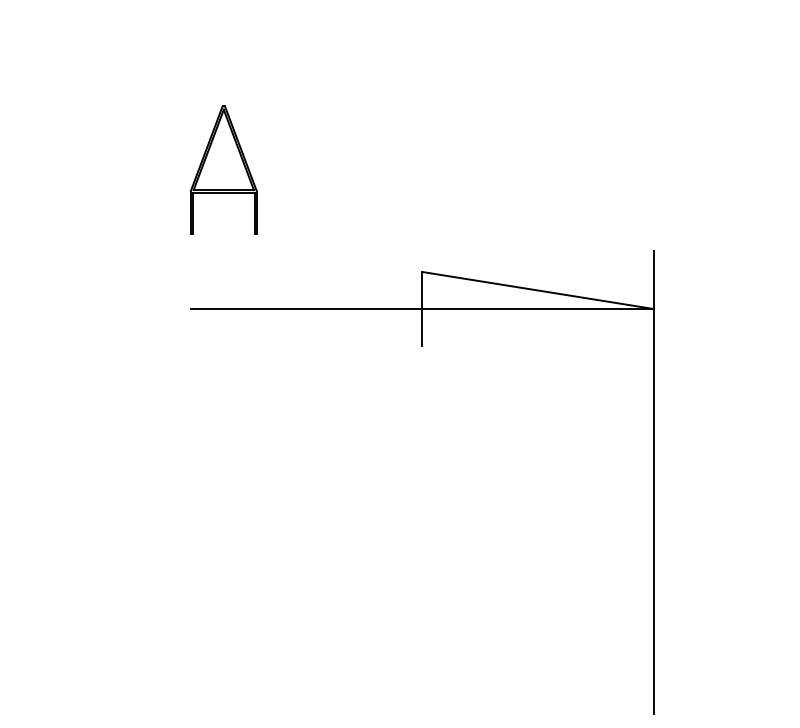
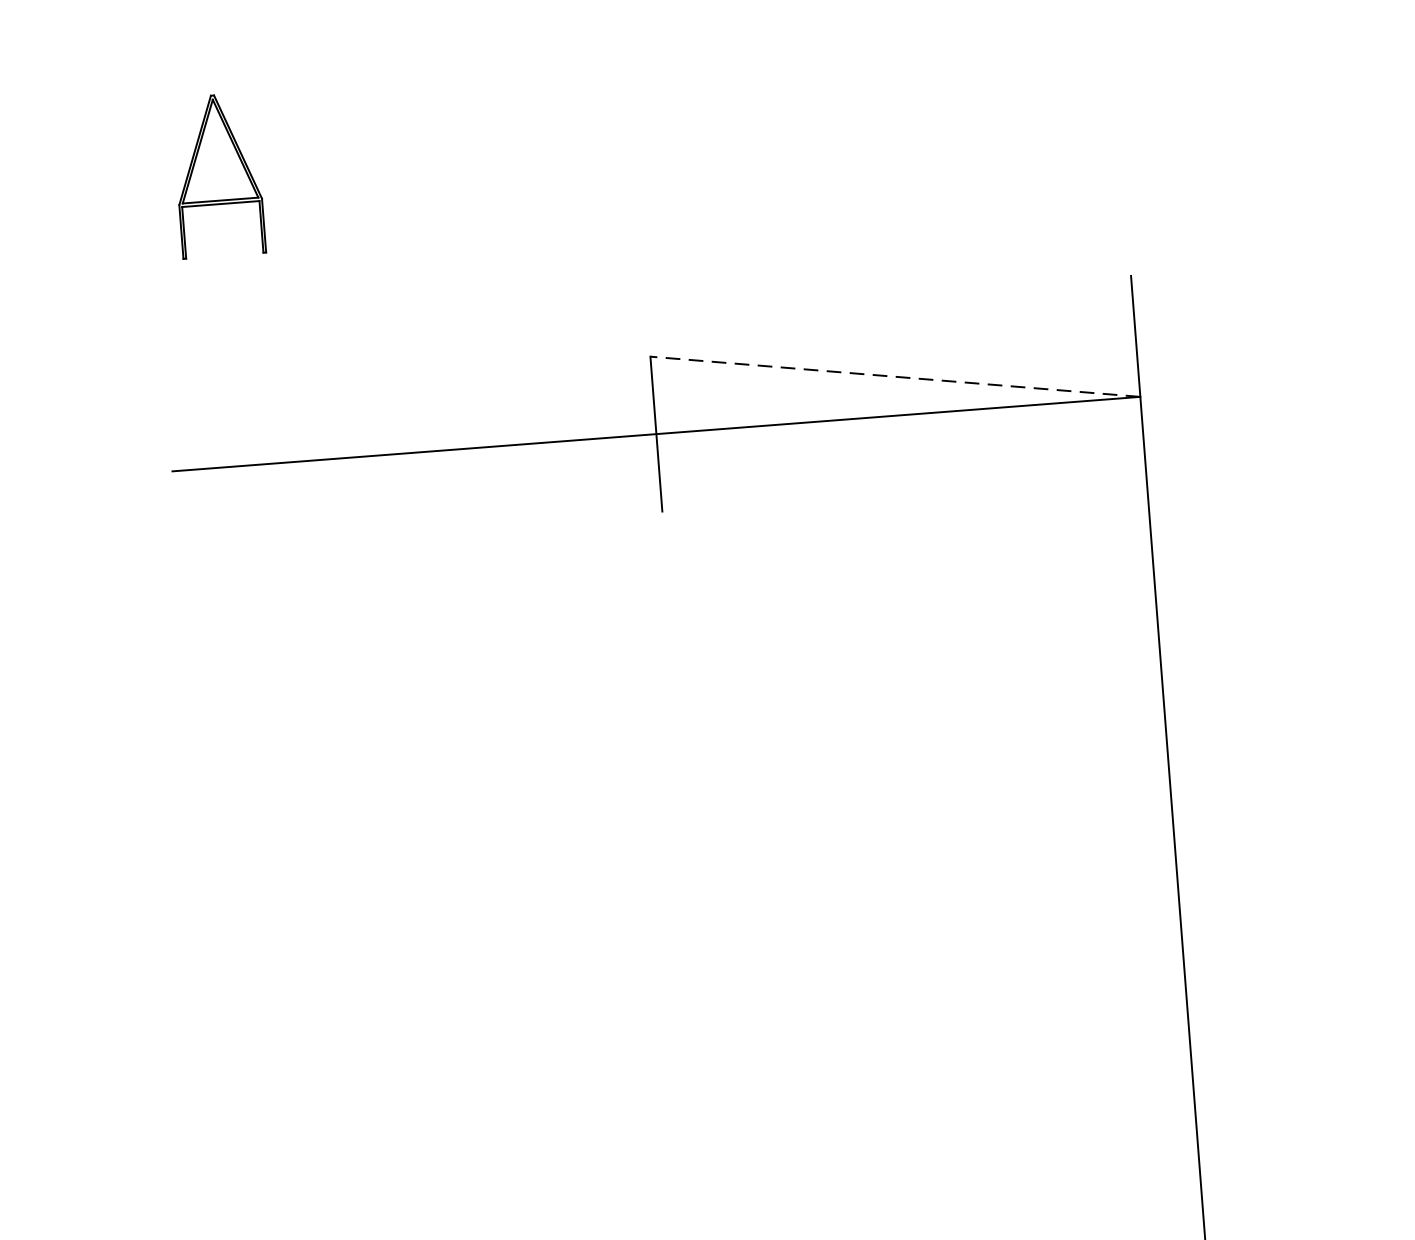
part: (223, 169) -> (218, 174), size x0.6
line: (537, 290) -> (894, 376), solid -> dashed

